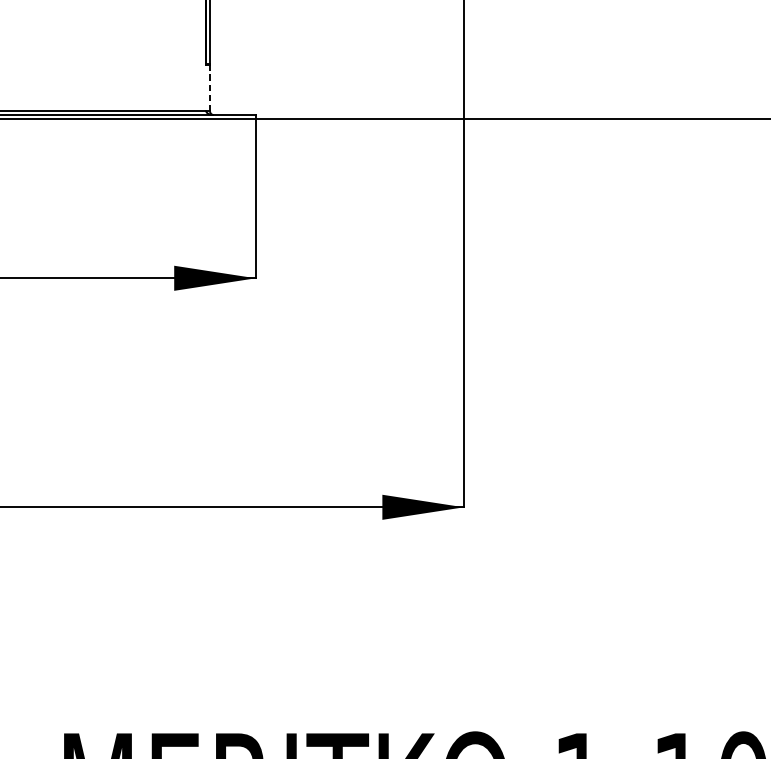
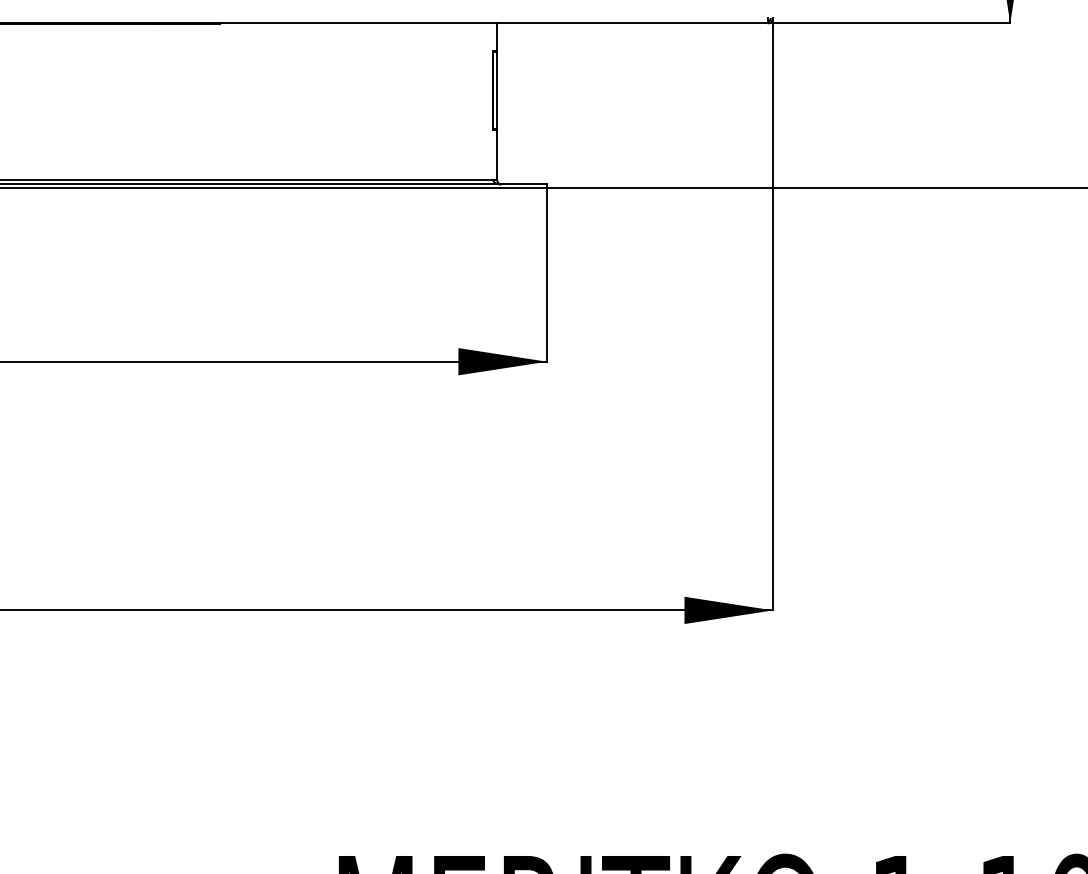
line: (210, 87) -> (497, 154), dashed -> solid

